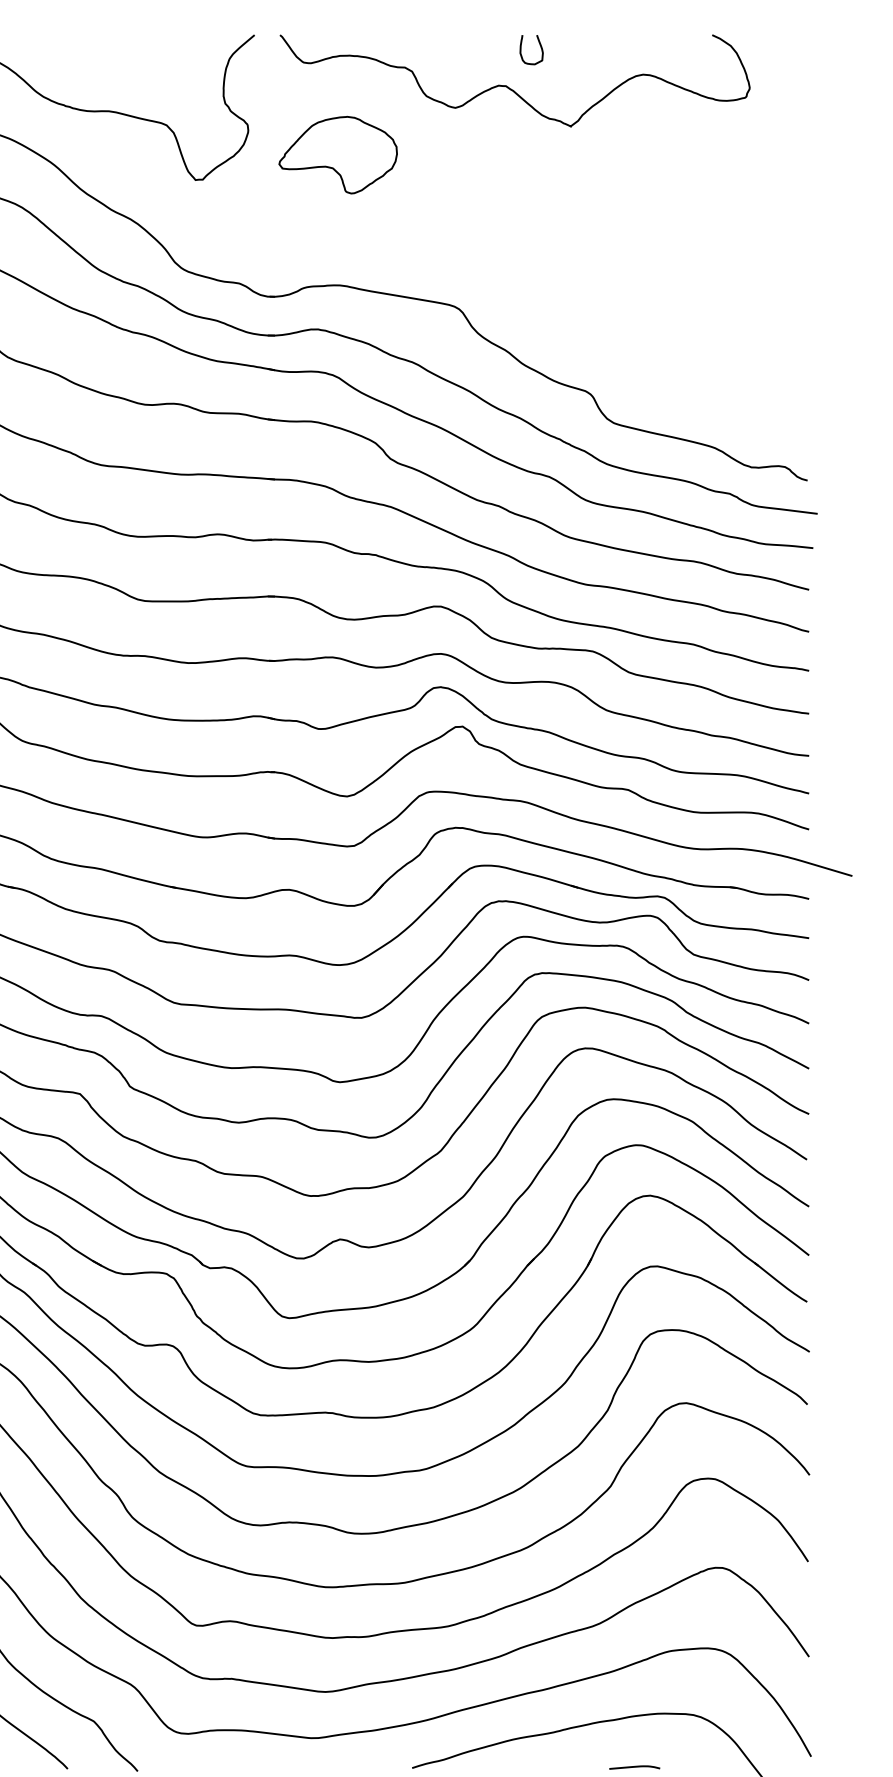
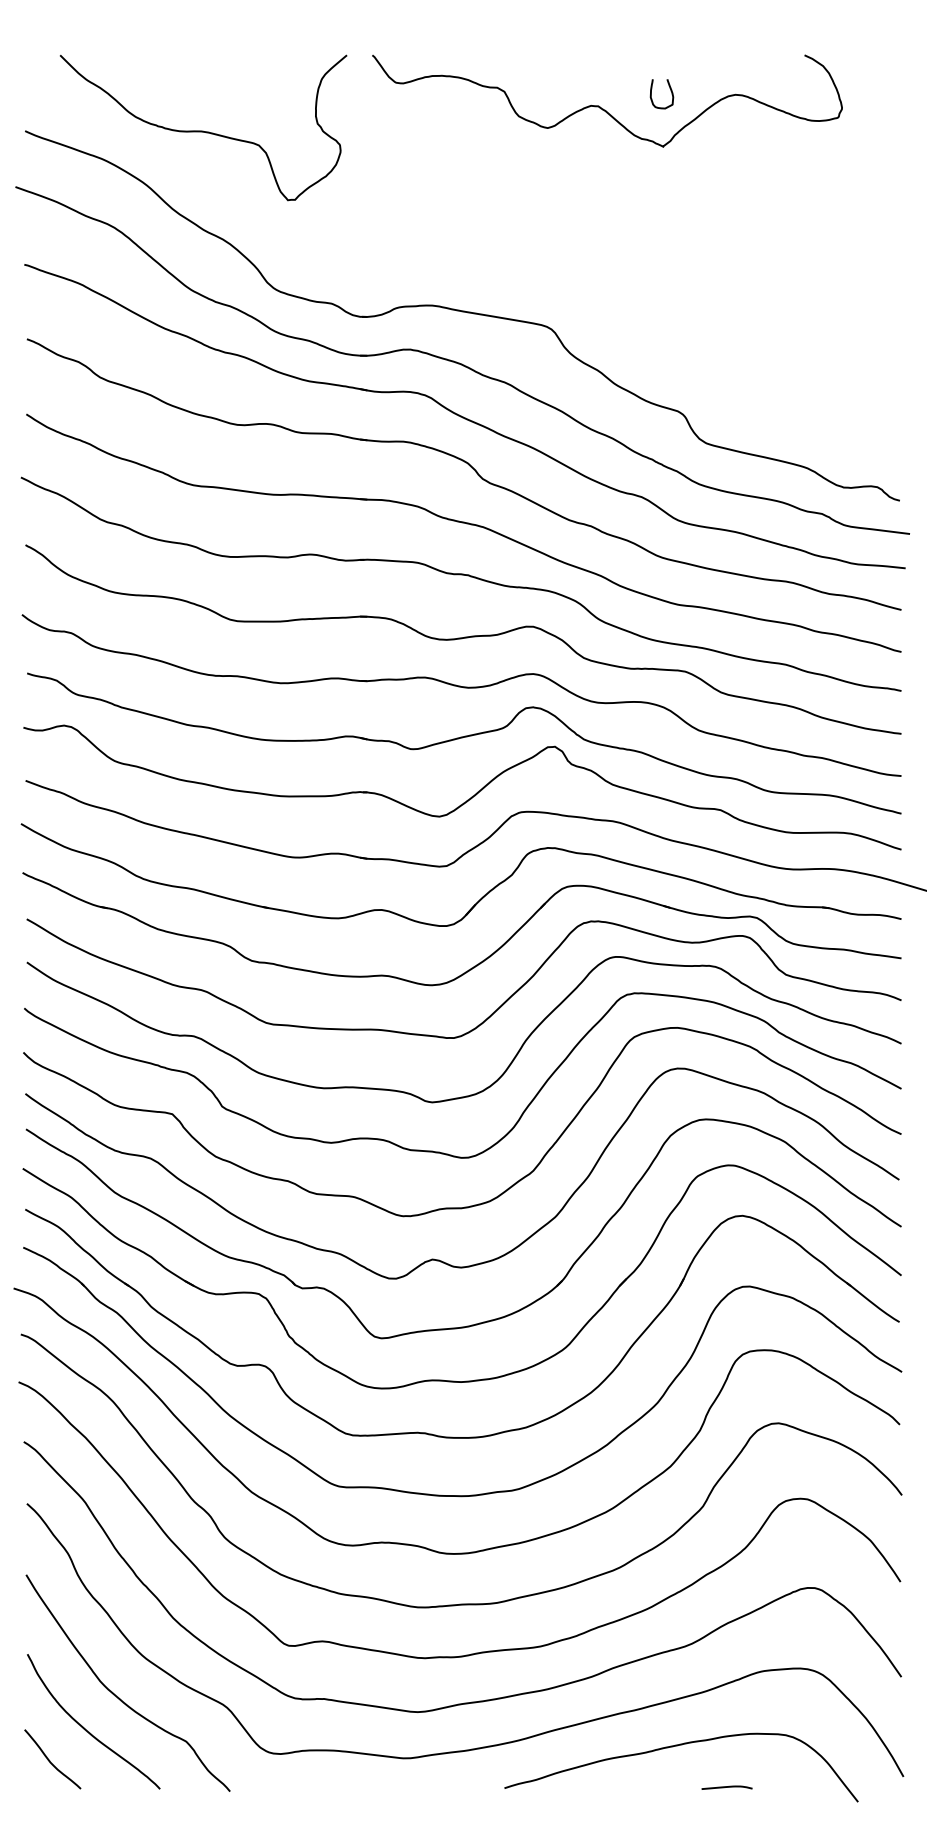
curve: (540, 47) -> (670, 91), moved
part: (338, 155) -> (430, 175), removed

